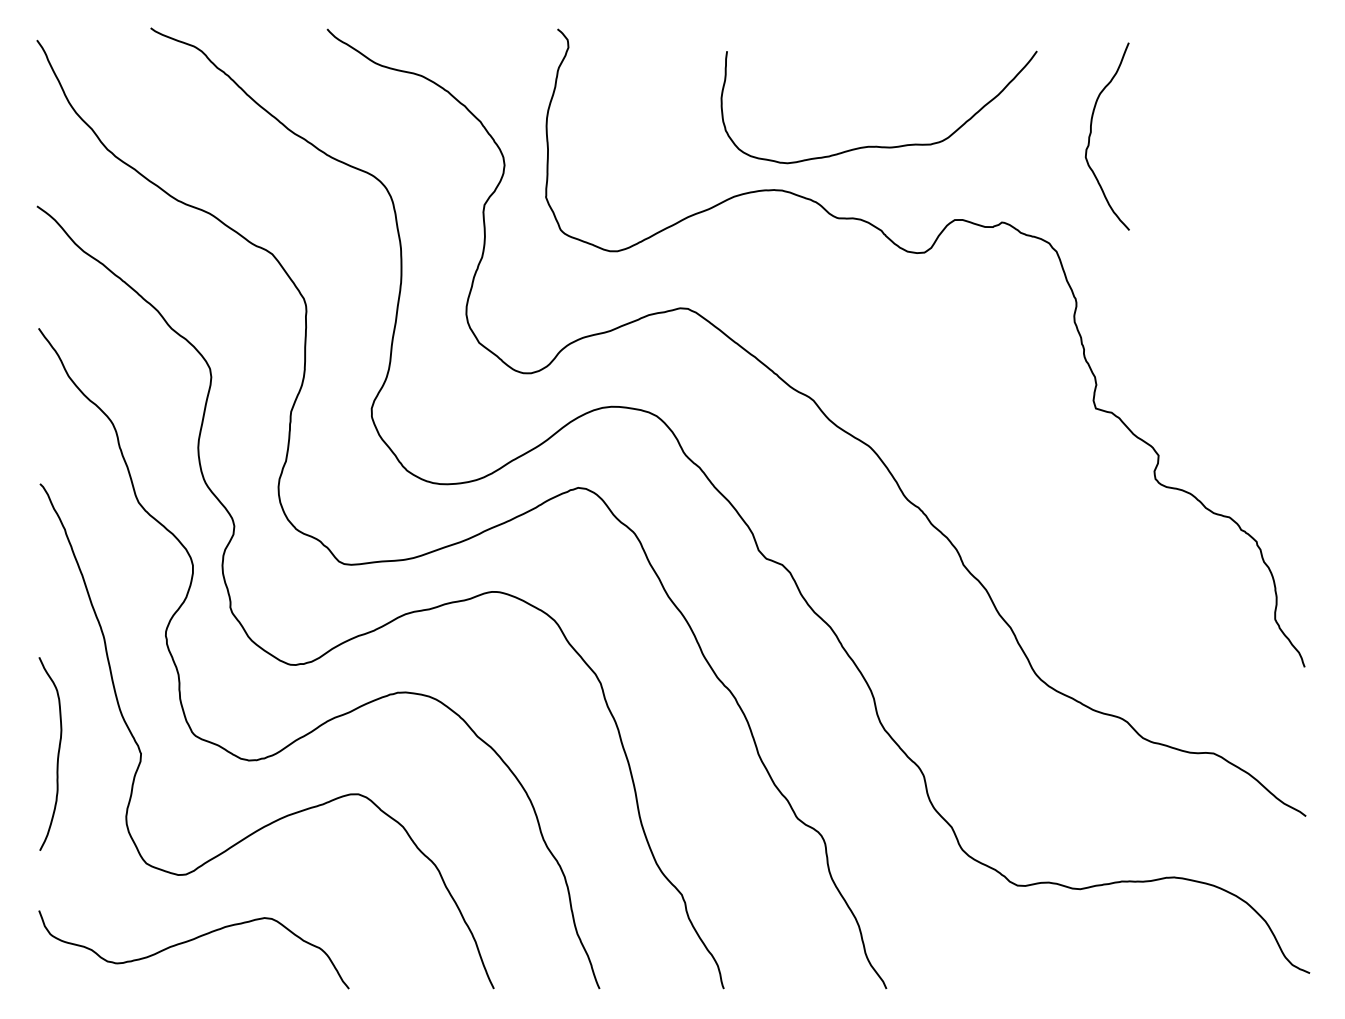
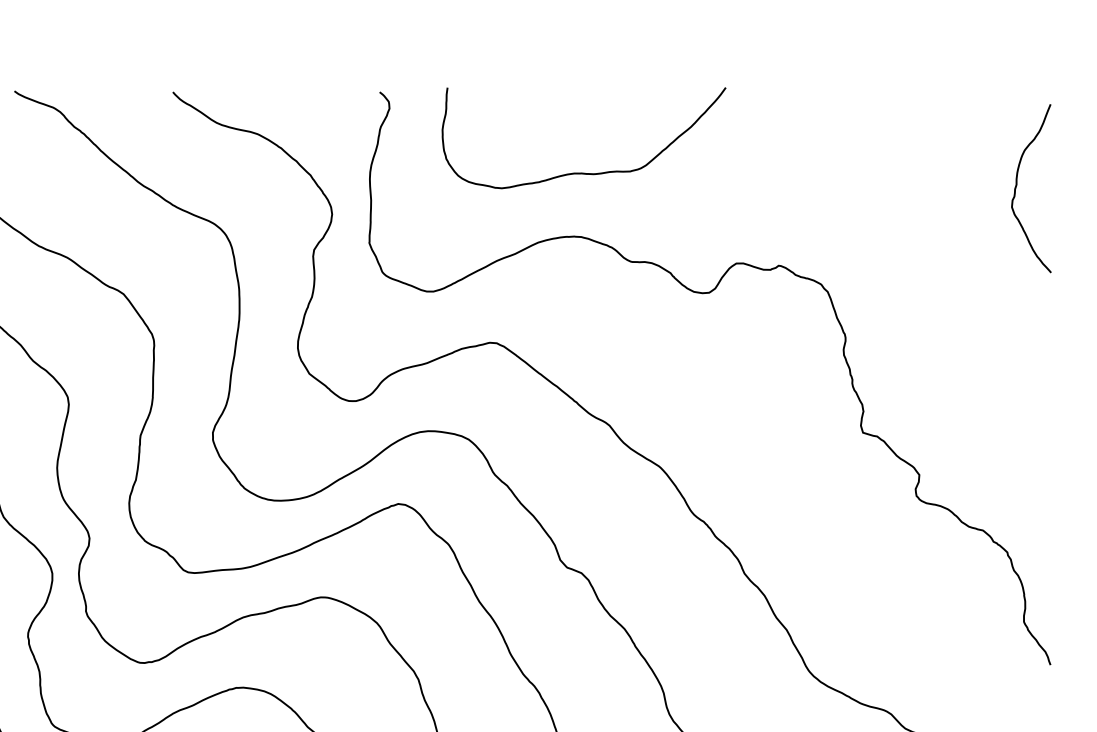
curve: (1091, 134) -> (1017, 186), moved
curve: (877, 145) -> (582, 172), moved

